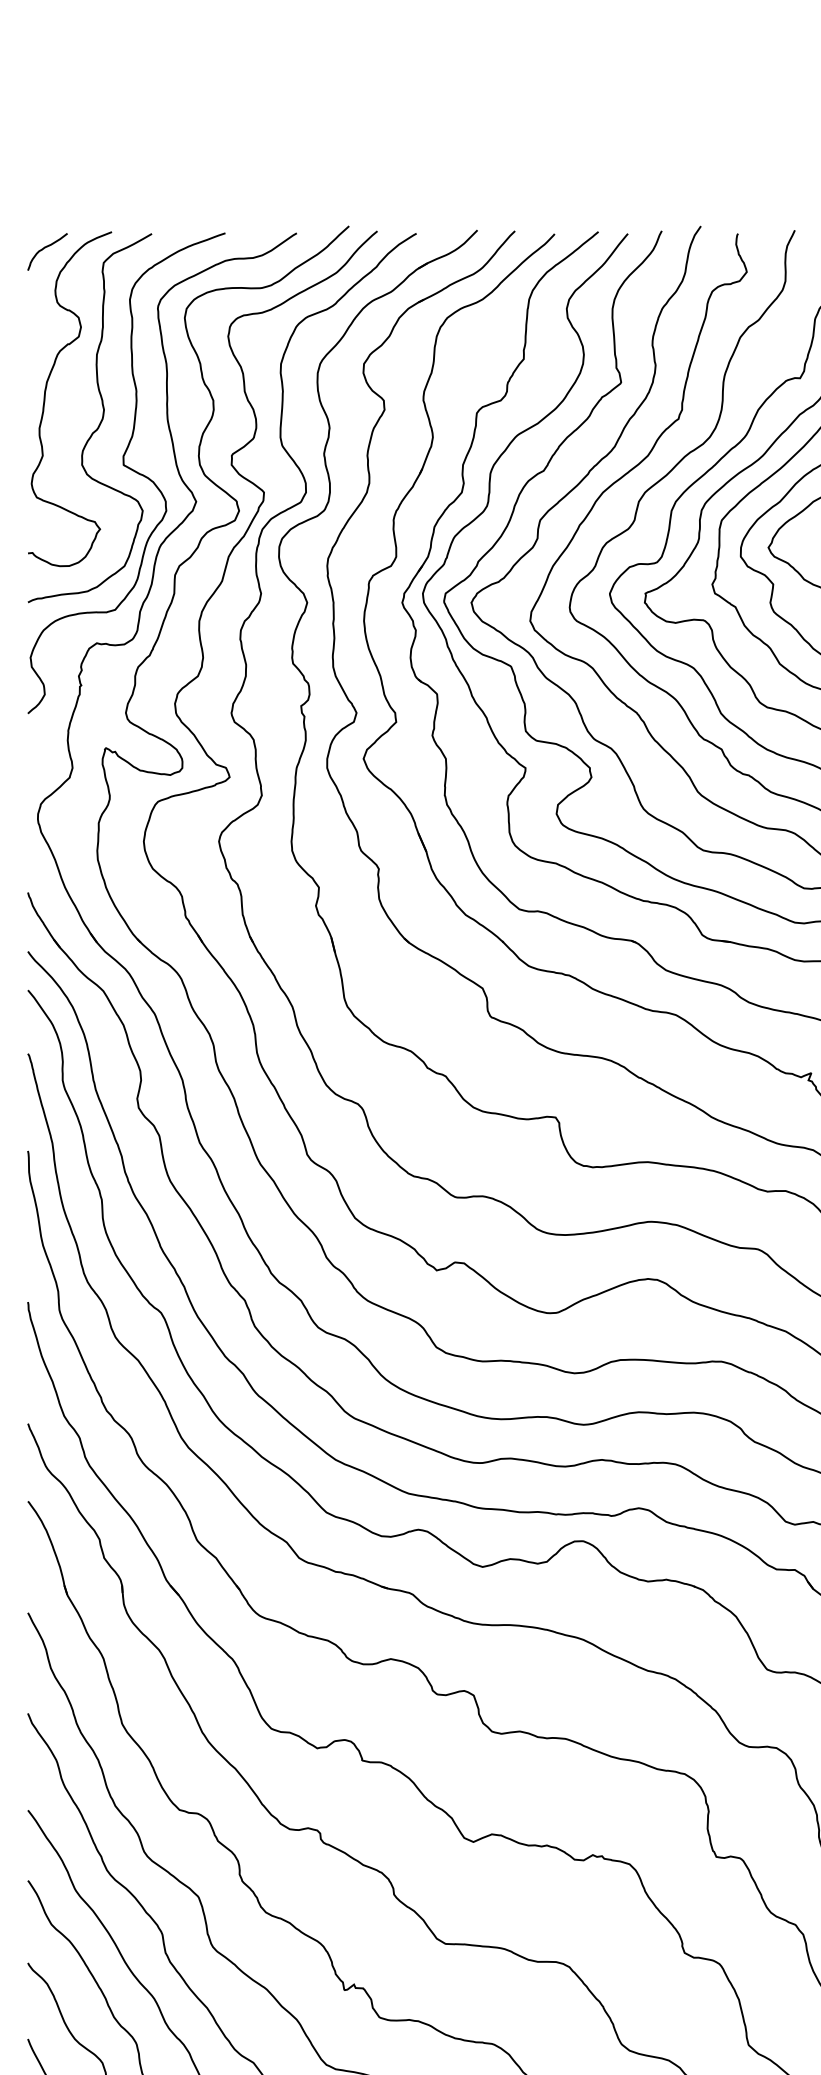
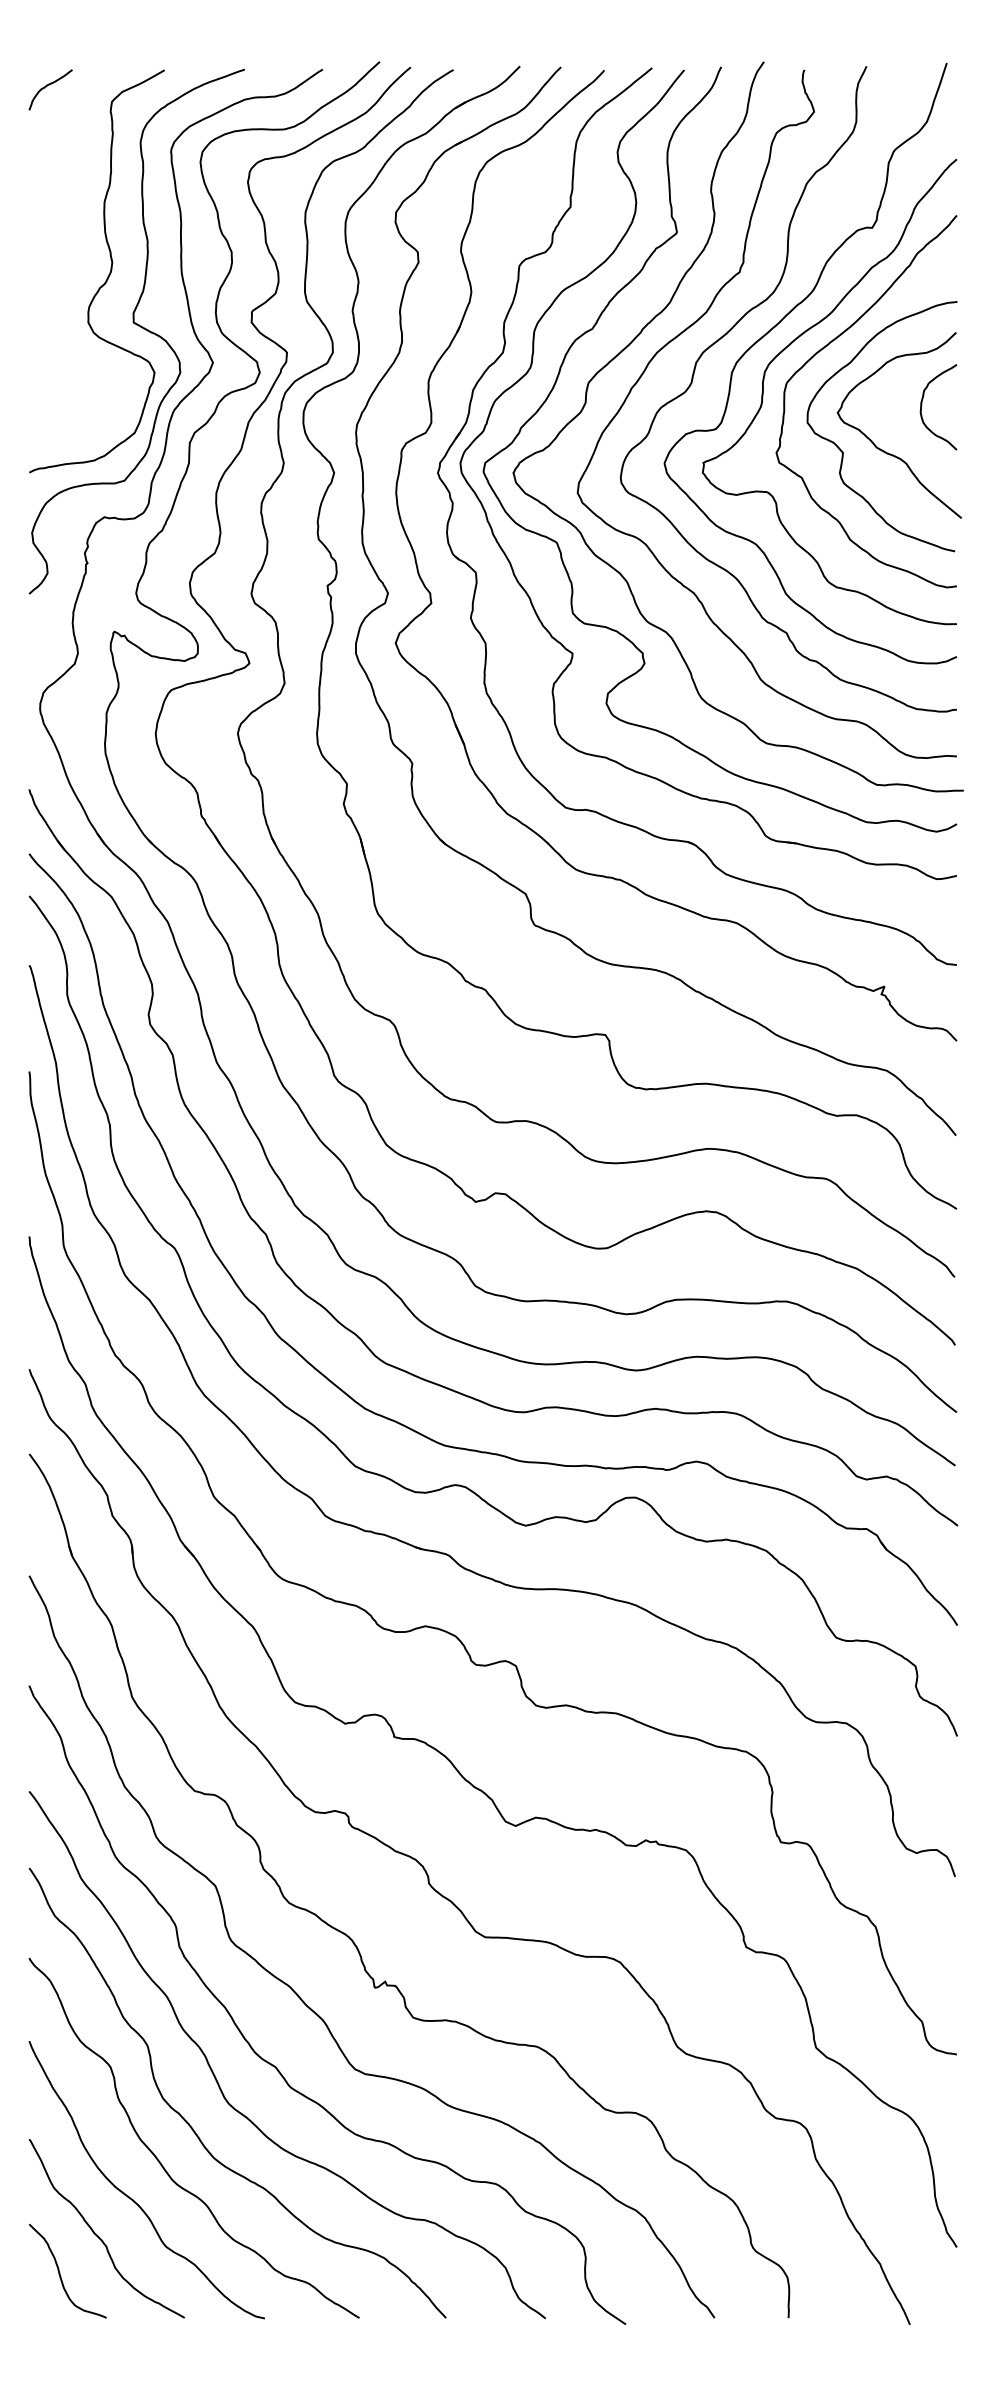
curve: (45, 398) -> (48, 250), removed

